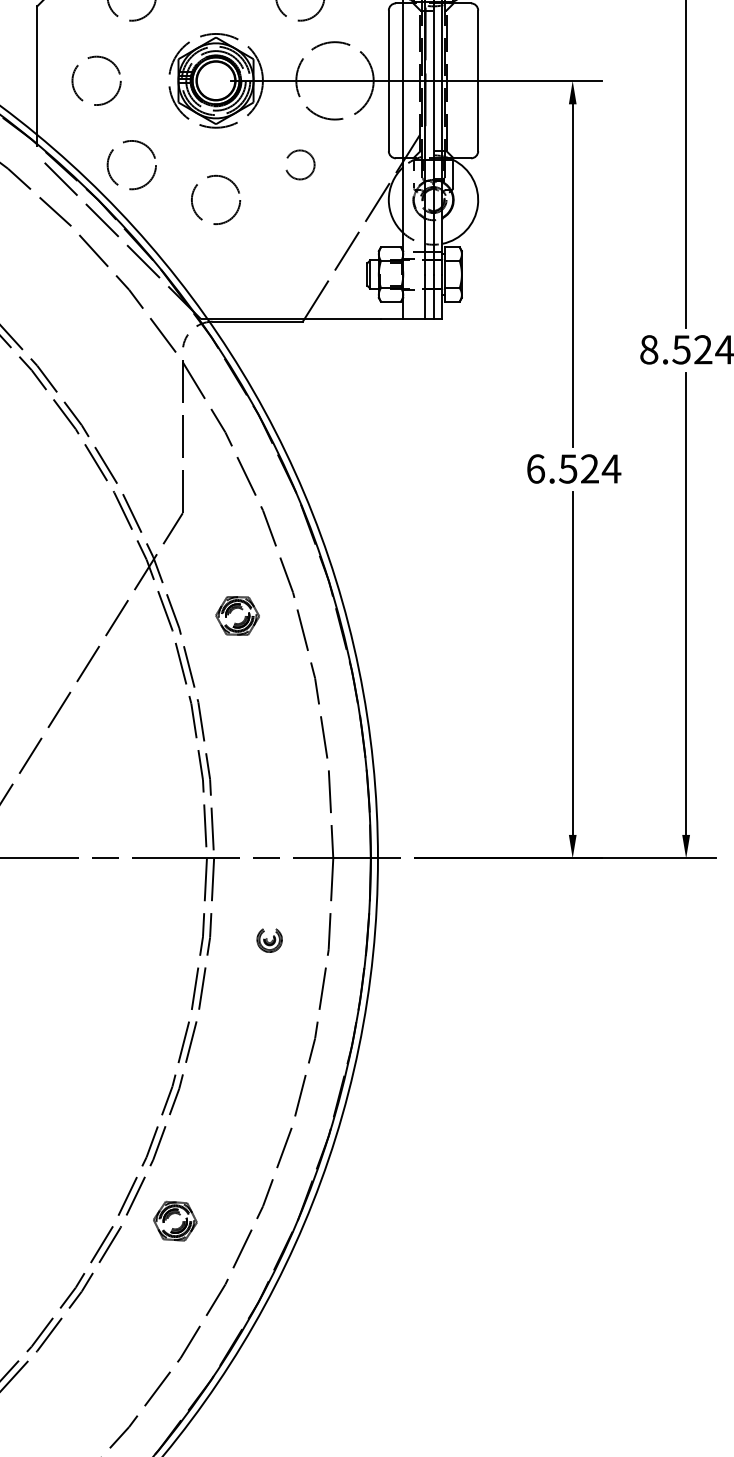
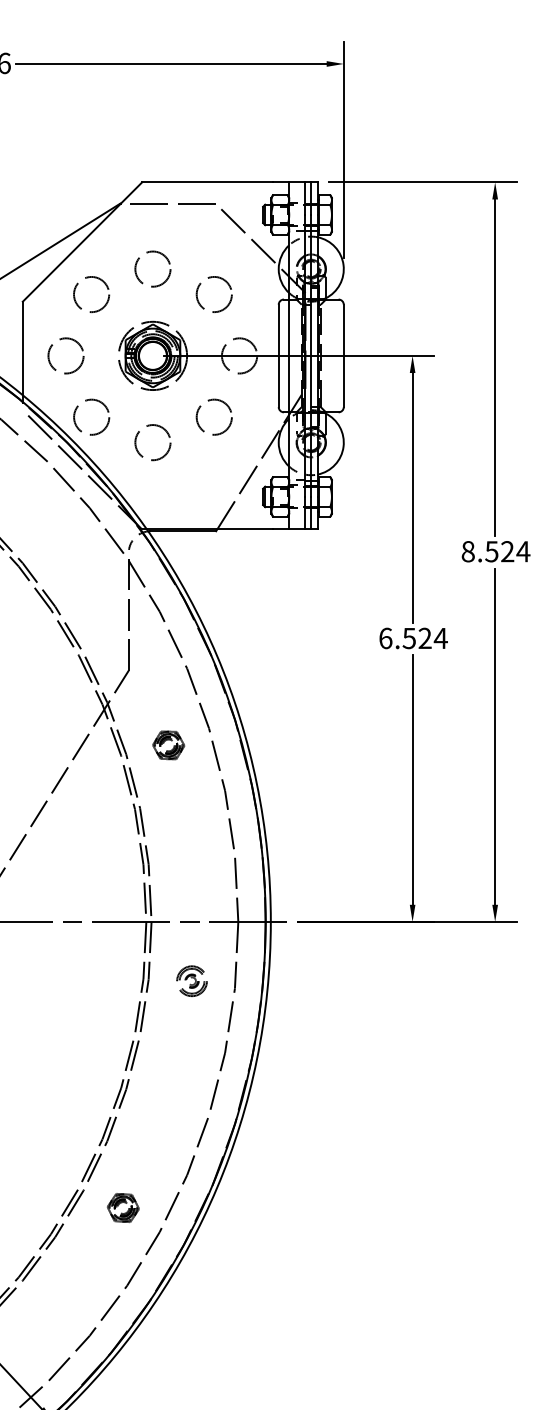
circle: (334, 80) -> (239, 355), size x0.62
circle: (299, 164) -> (213, 416), size x1.67
part: (268, 938) -> (191, 980), size x1.67
part: (175, 1220) -> (123, 1207), moved

